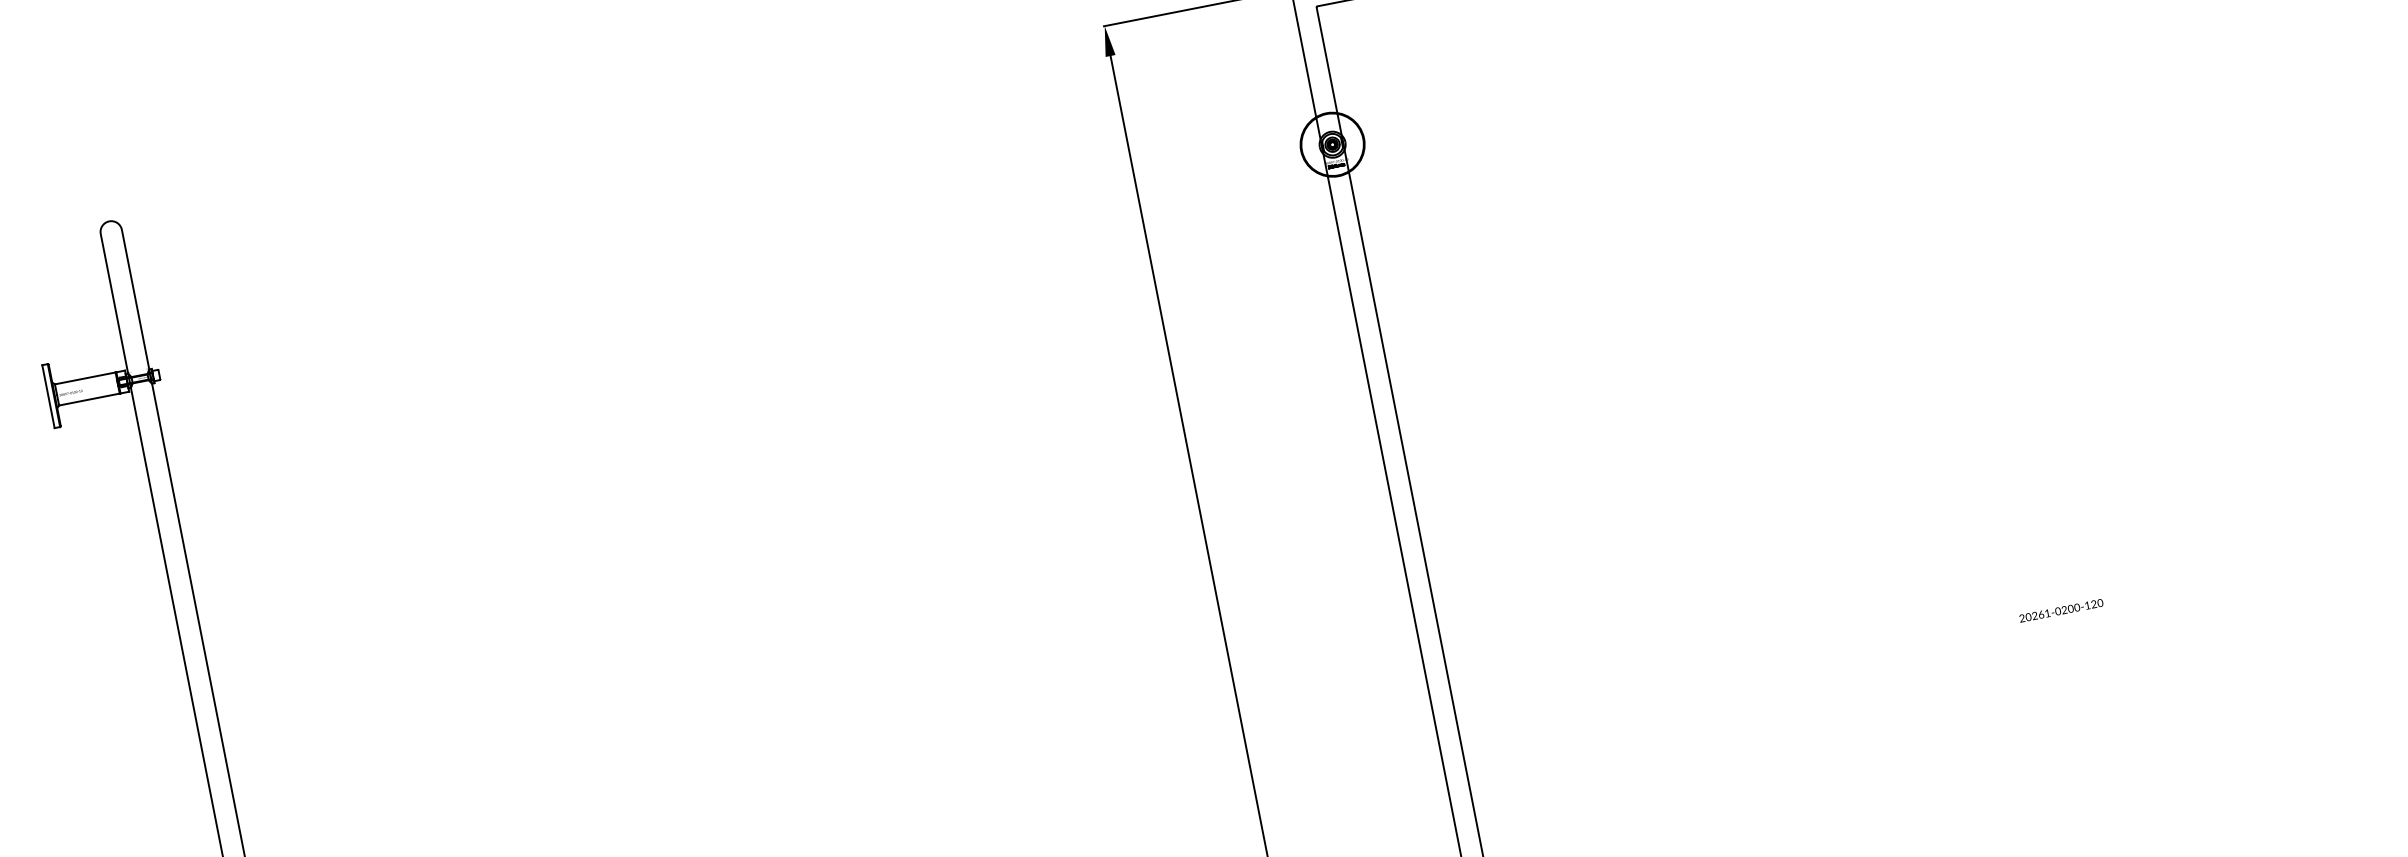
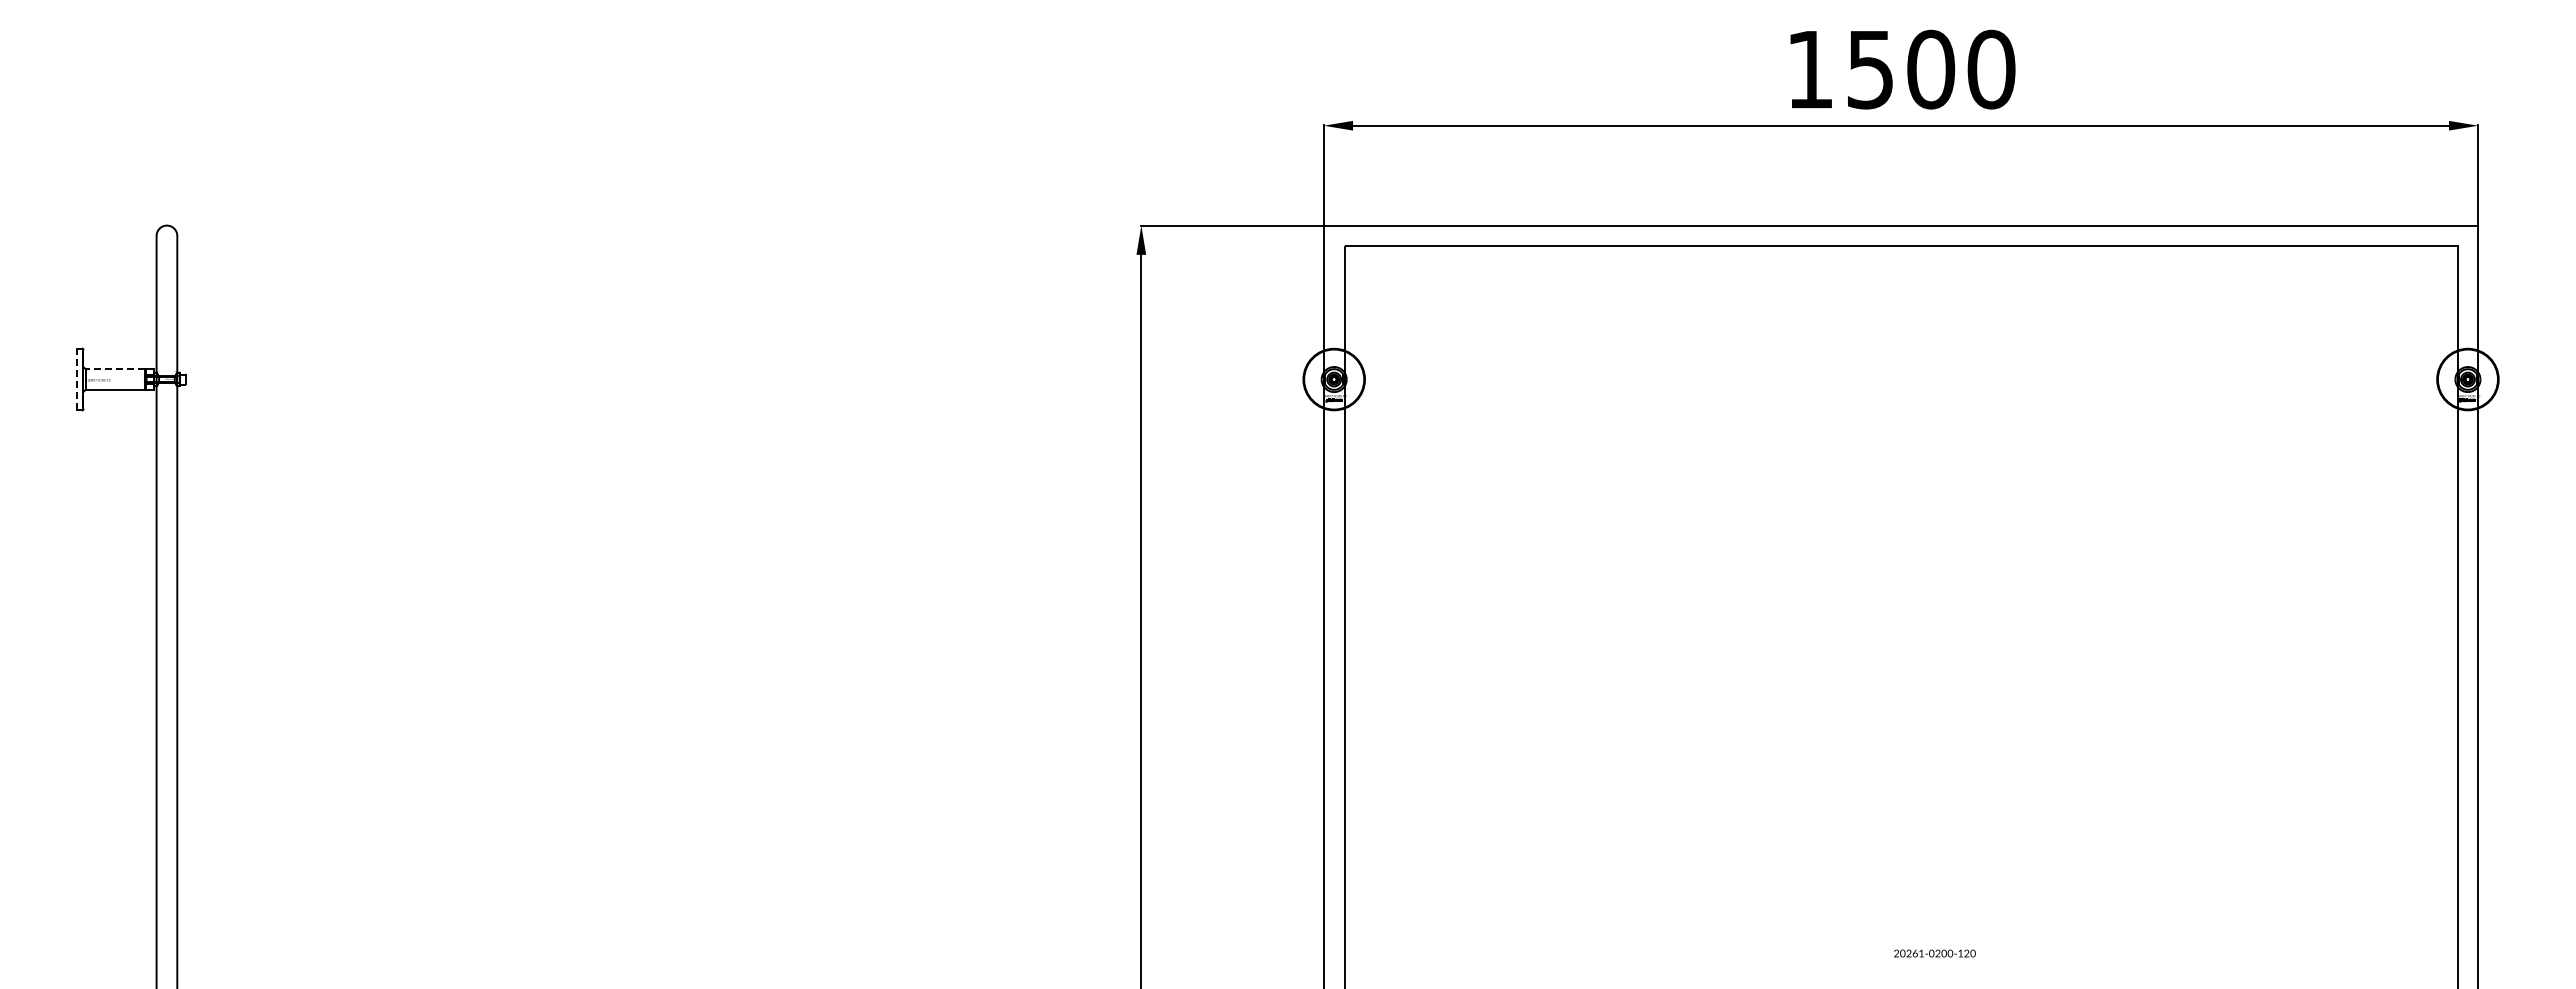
line: (85, 378) -> (115, 369), solid -> dashed
line: (48, 396) -> (77, 379), solid -> dashed

